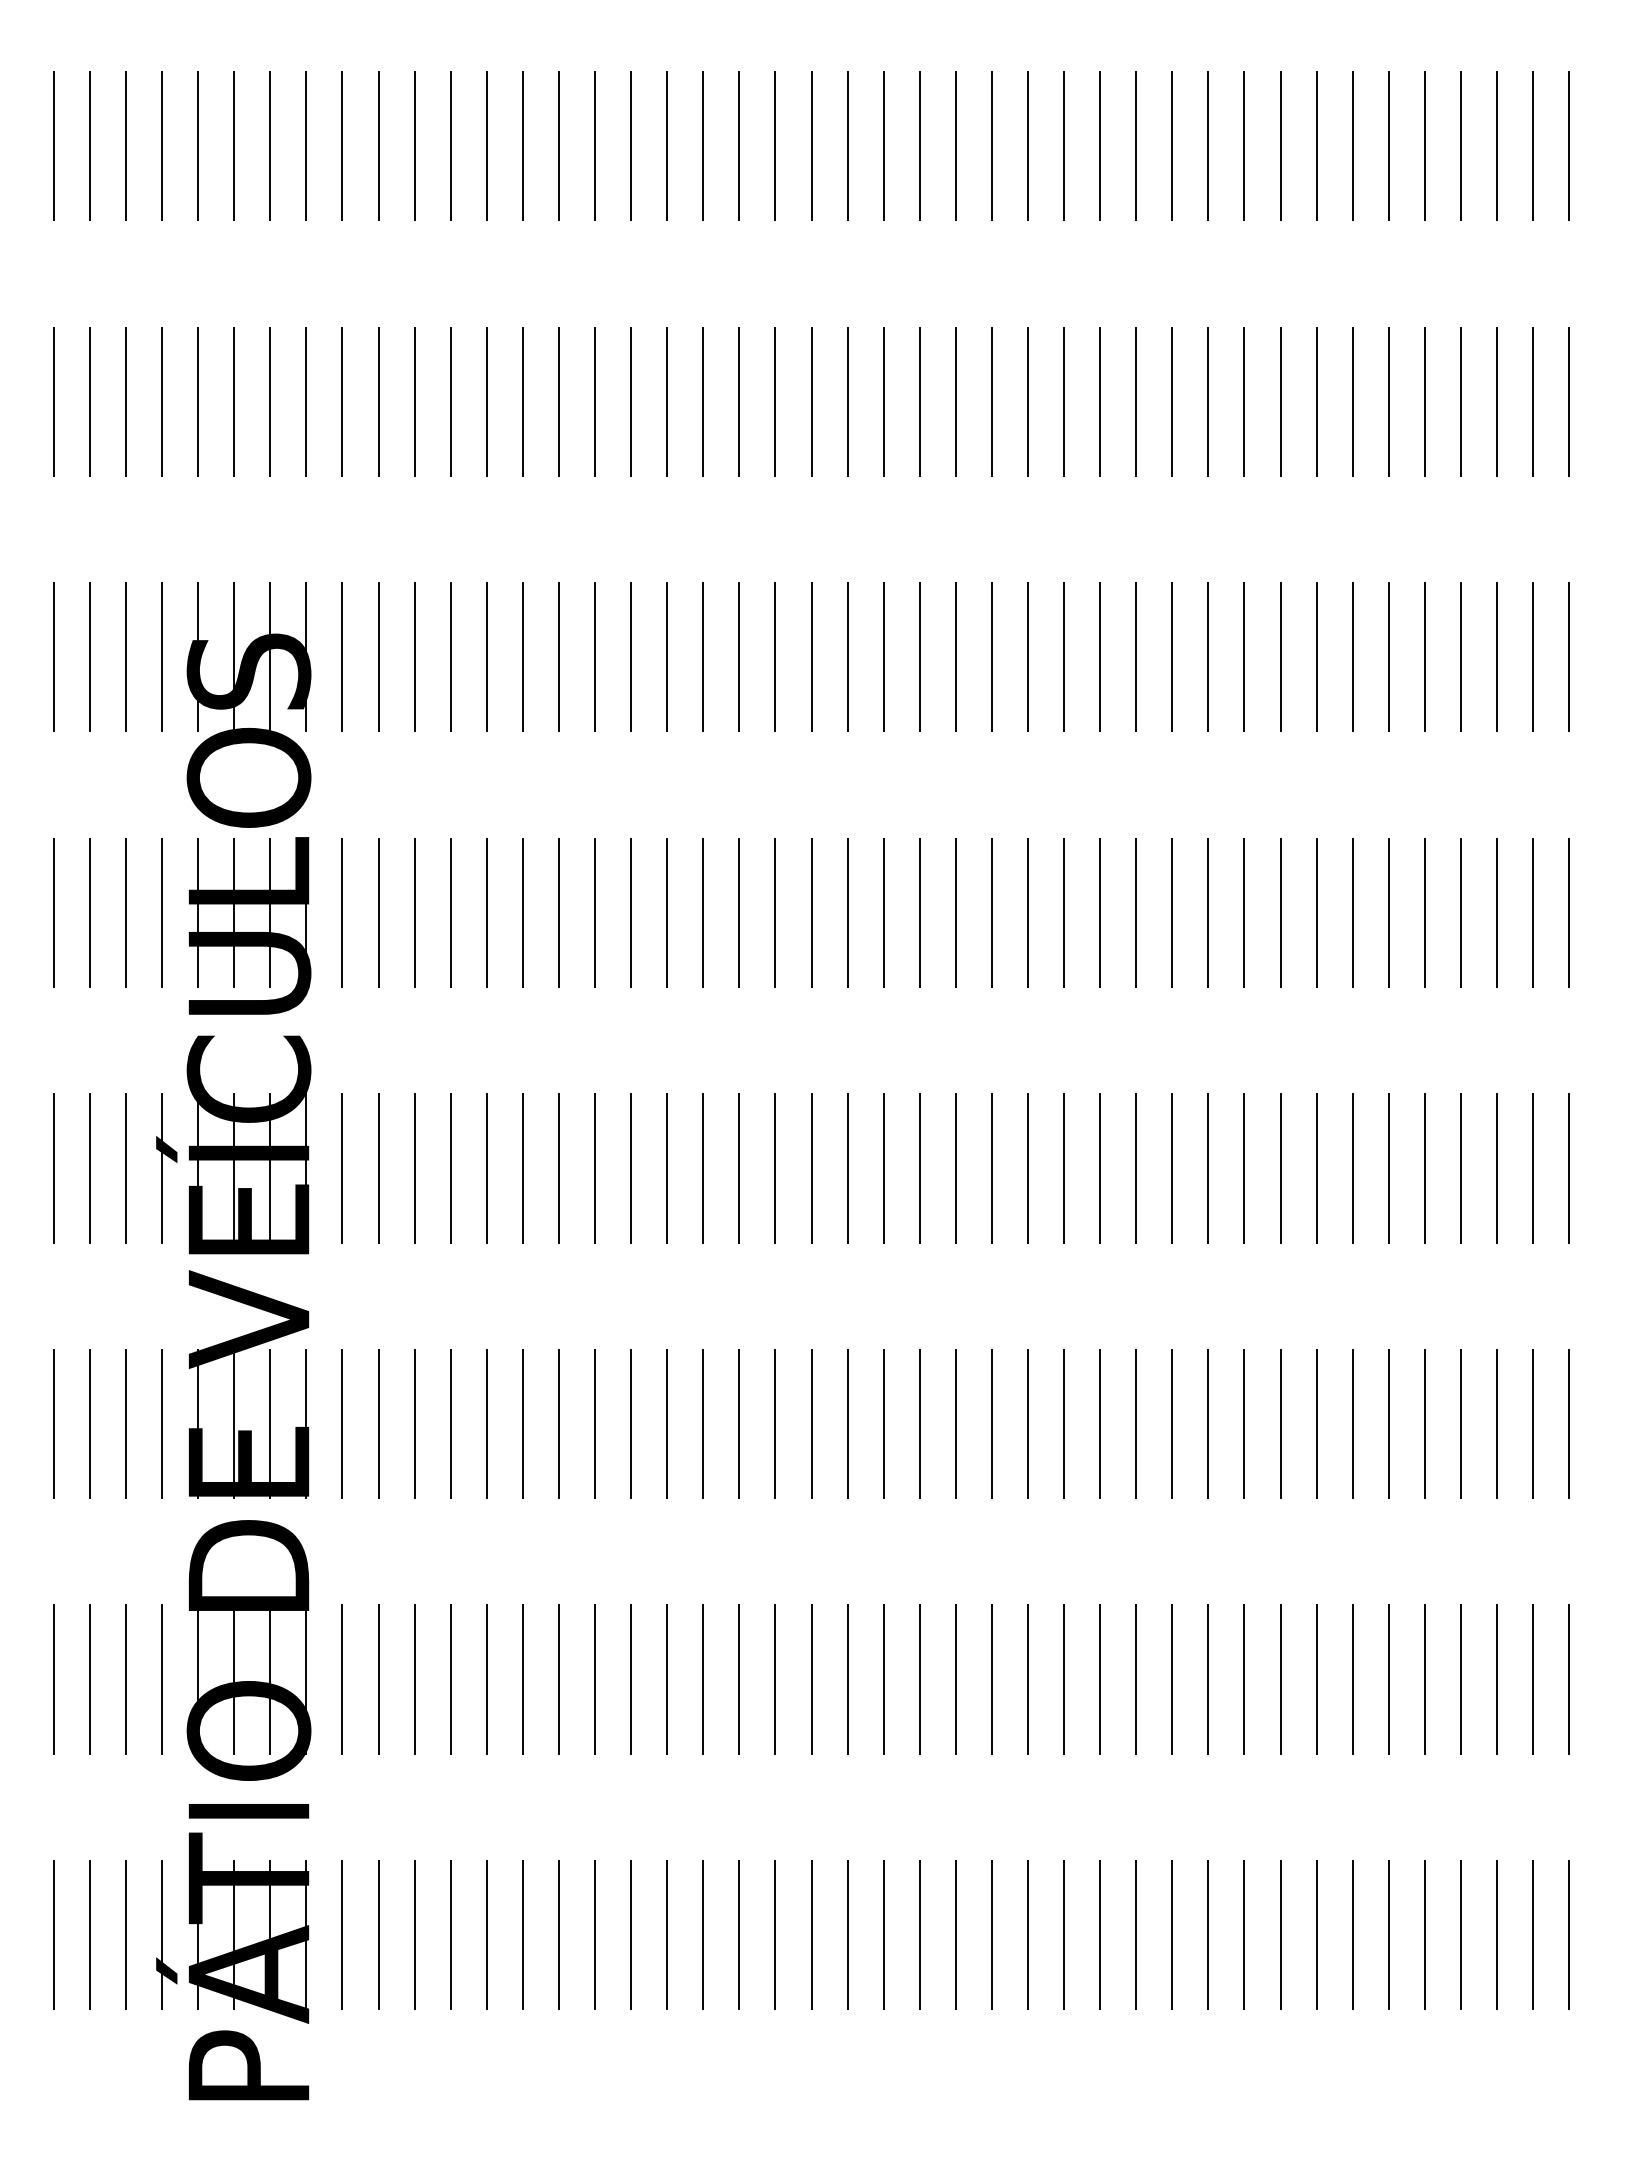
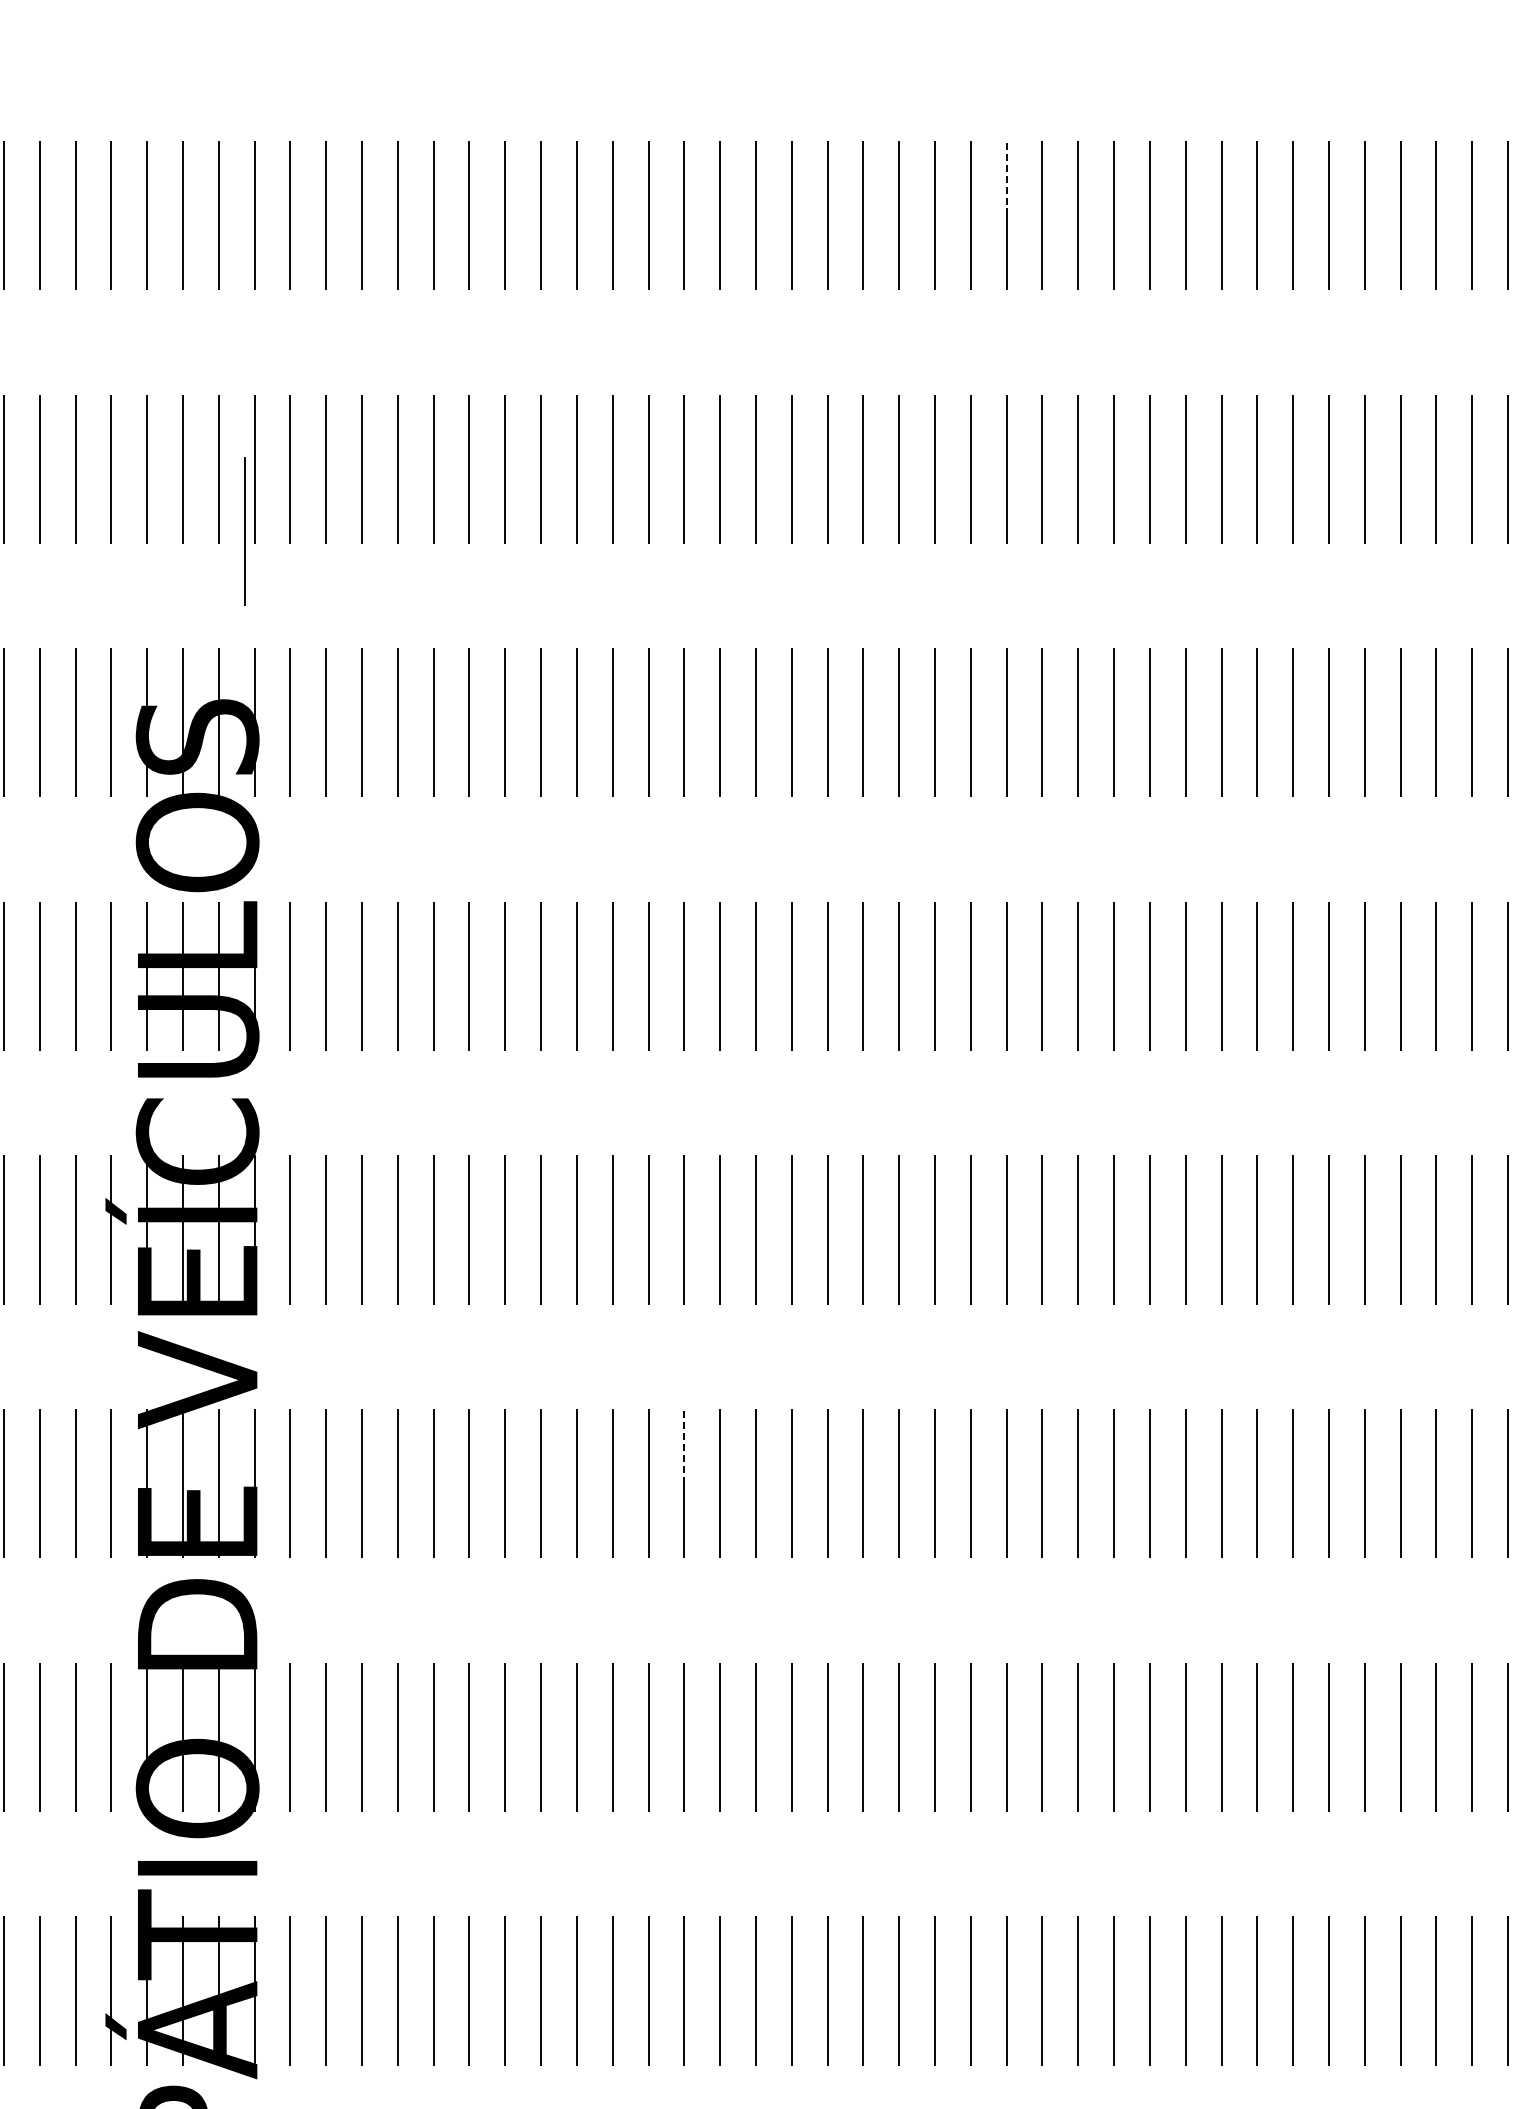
line: (1064, 108) -> (1007, 178), solid -> dashed
line: (296, 463) -> (244, 530), added
line: (739, 1386) -> (684, 1446), solid -> dashed

